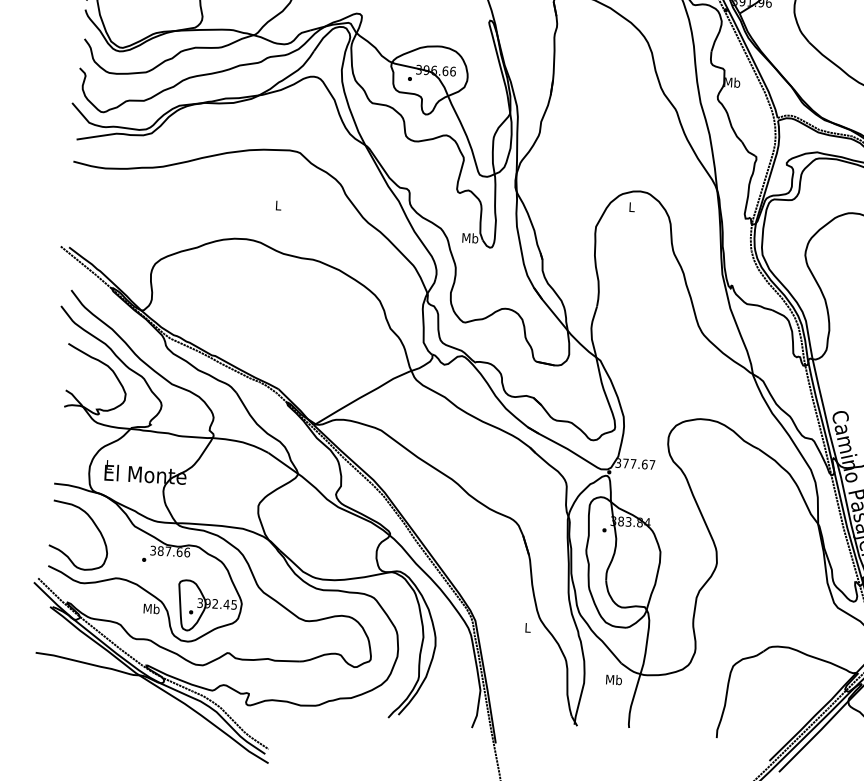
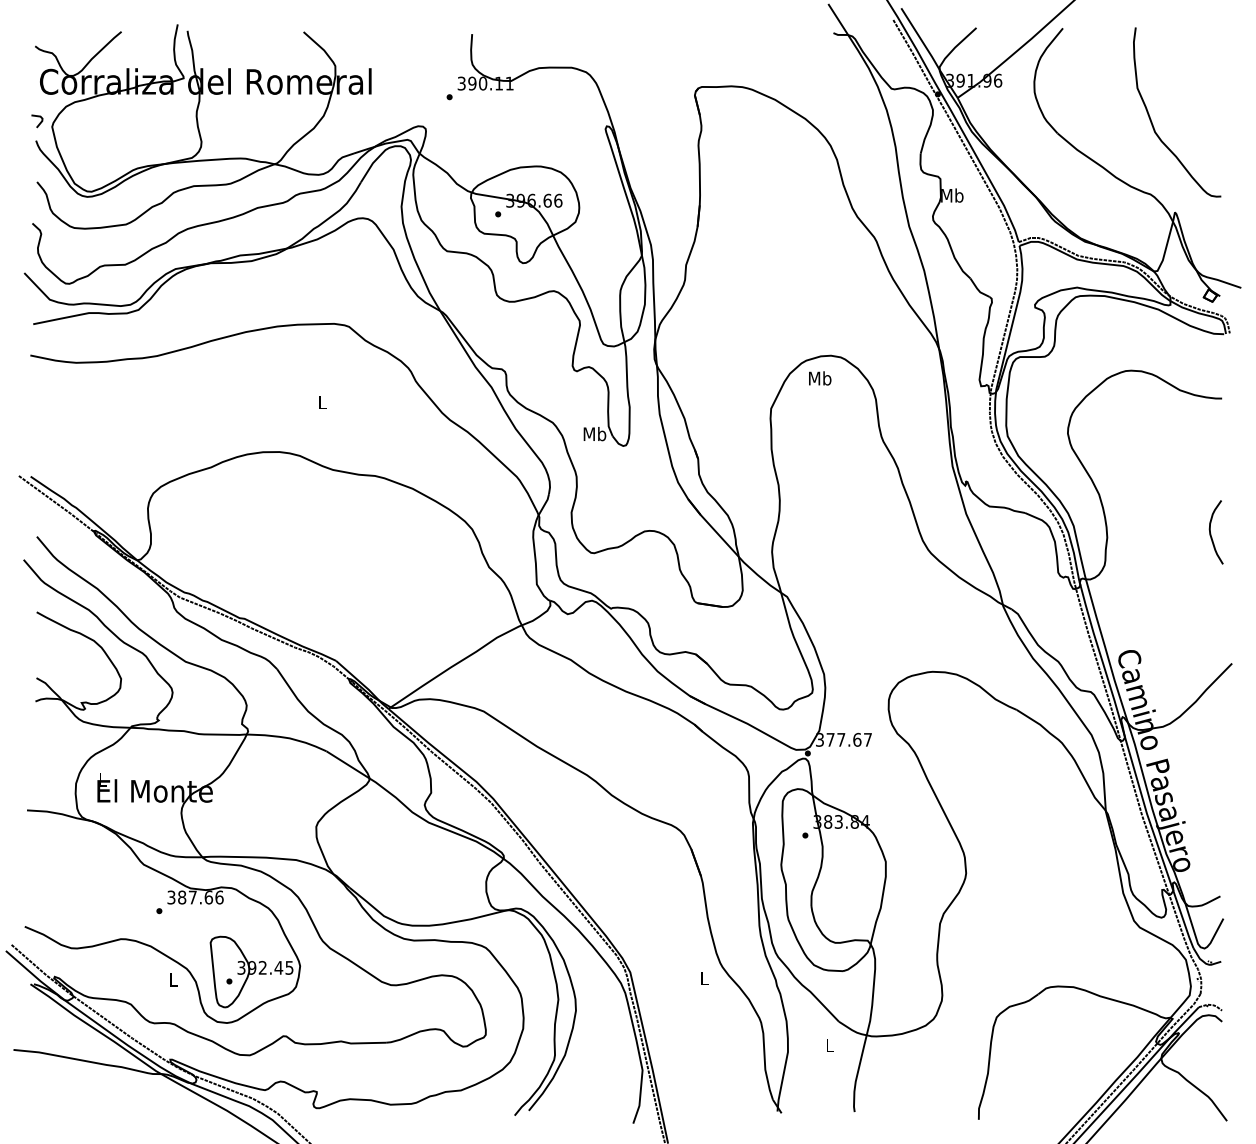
text: (632, 207) -> (820, 378), L -> Mb
curve: (94, 525) -> (87, 866), removed
text: (151, 608) -> (173, 979), Mb -> L
text: (613, 679) -> (829, 1045), Mb -> L

